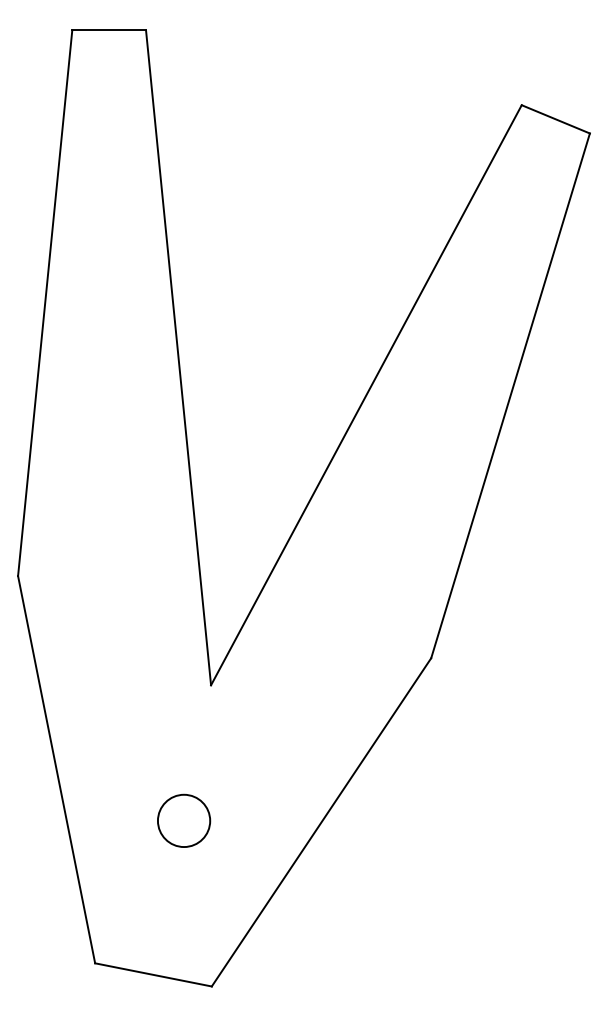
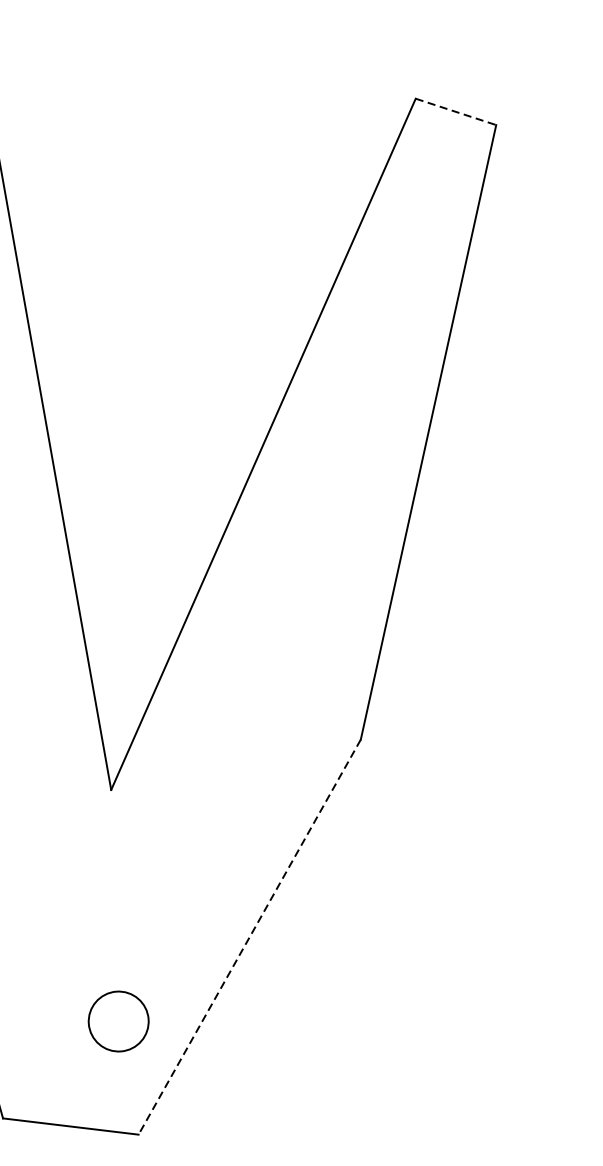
line: (555, 119) -> (455, 112), solid -> dashed
circle: (184, 820) -> (119, 1021), moved
line: (321, 822) -> (249, 937), solid -> dashed

